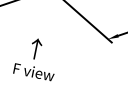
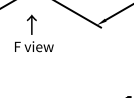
text: (37, 58) -> (34, 33), moved

